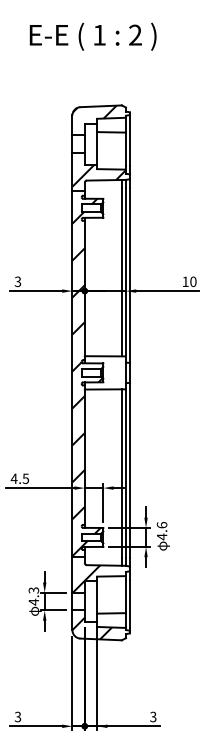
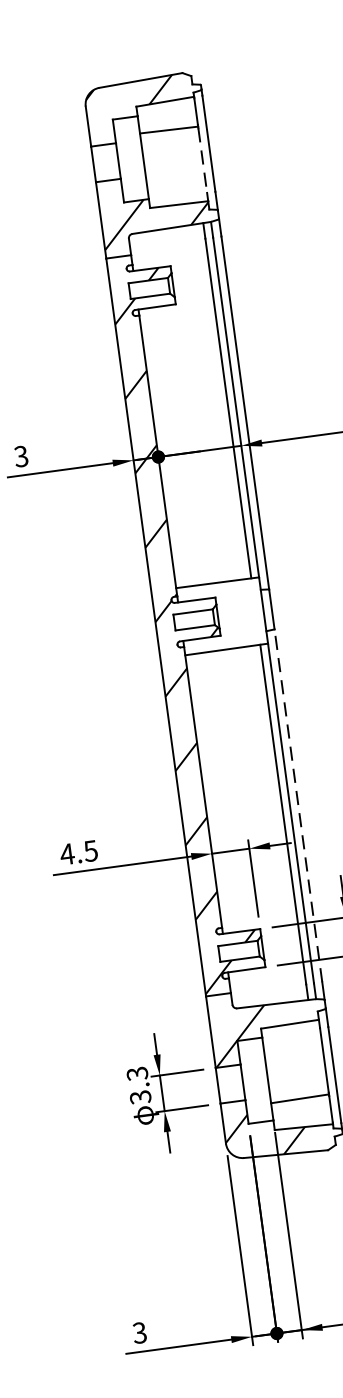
line: (125, 149) -> (201, 160), solid -> dashed
line: (130, 470) -> (299, 805), solid -> dashed
text: (33, 601) -> (139, 1096), 4.3 -> 3.3

